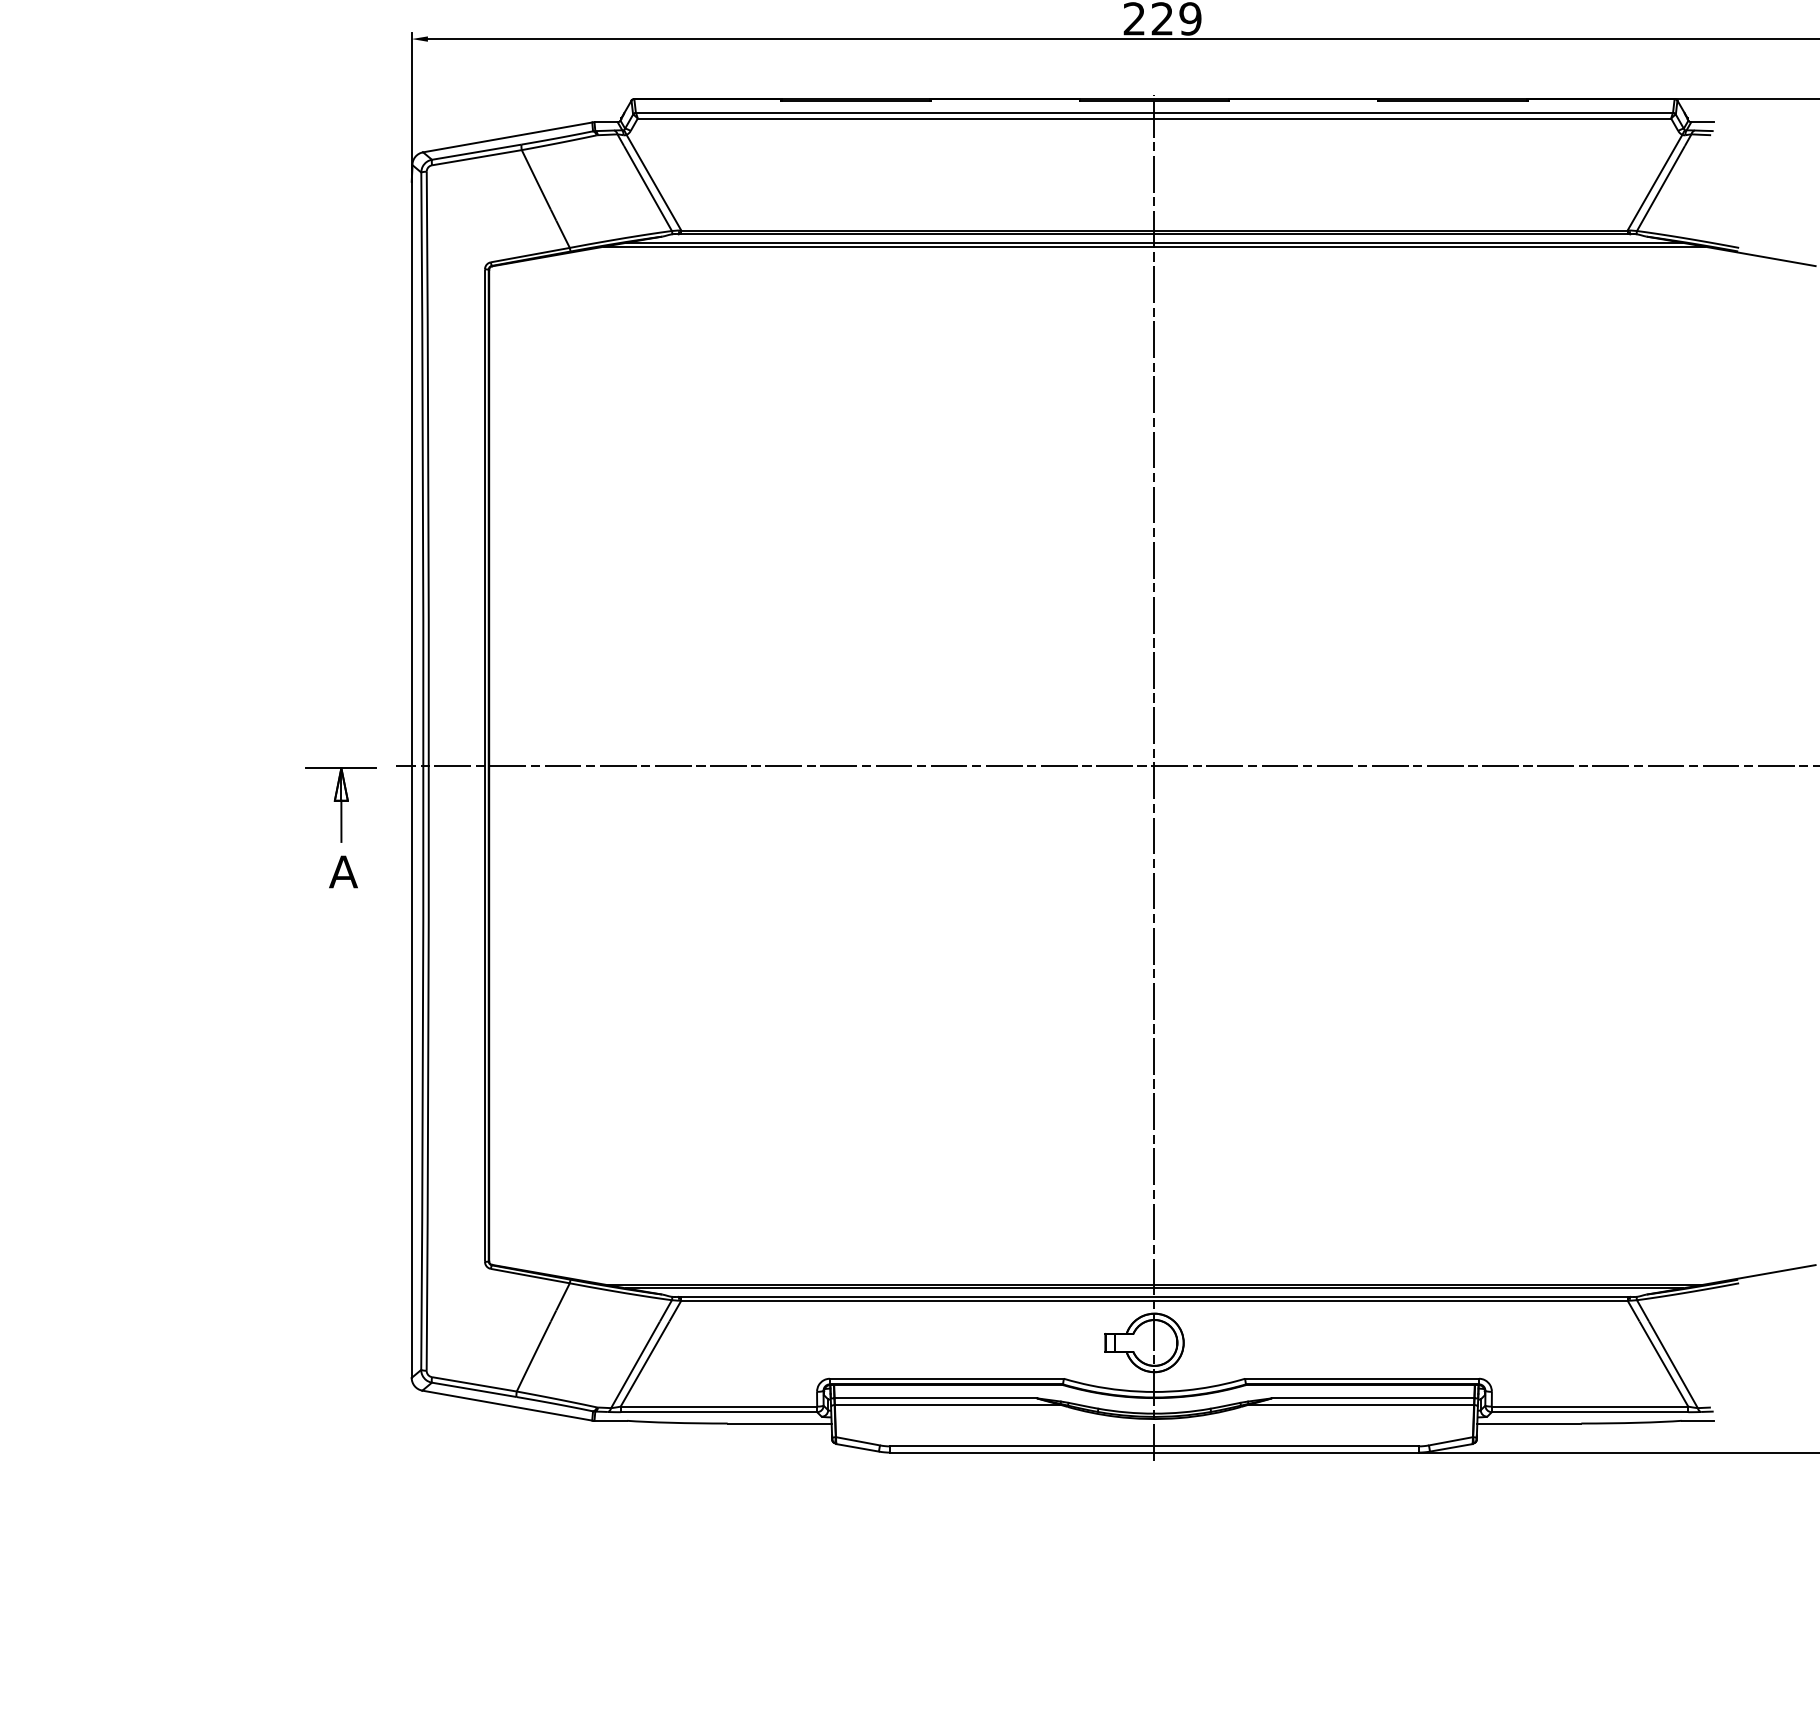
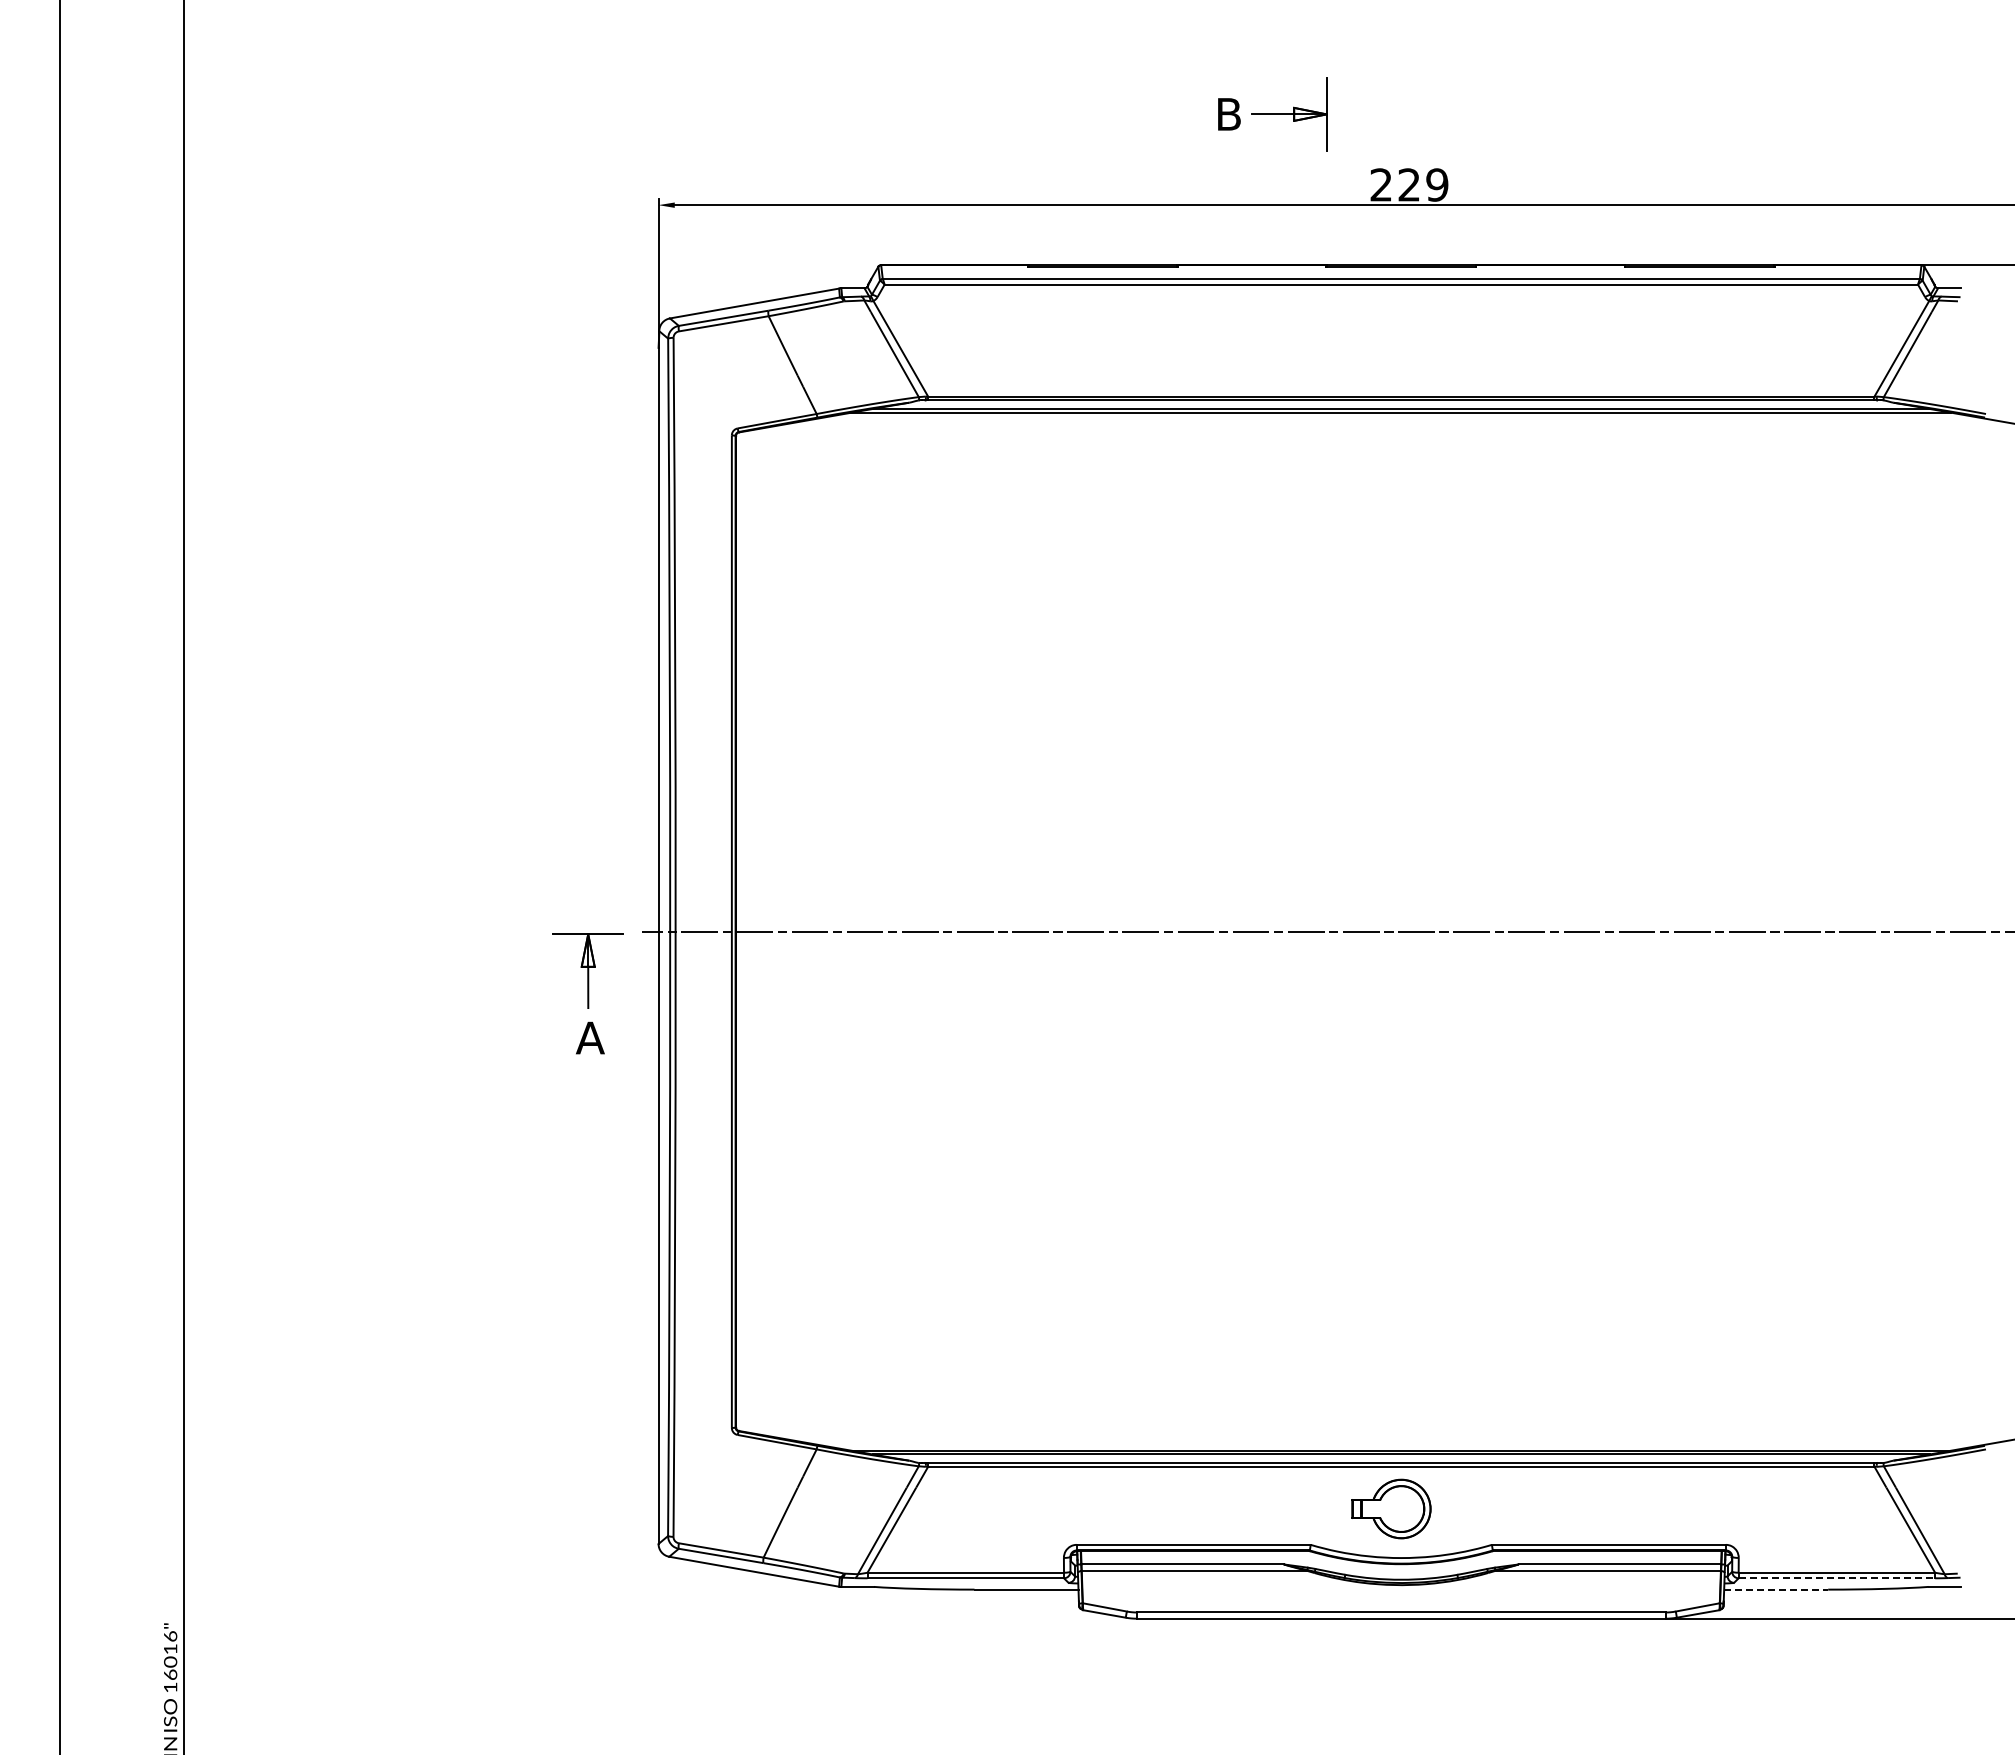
line: (1154, 777) -> (1401, 943), removed
line: (1590, 1412) -> (1837, 1578), solid -> dashed
line: (1529, 1423) -> (1776, 1589), solid -> dashed

